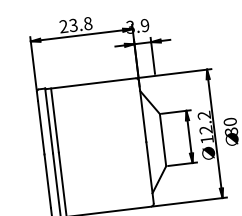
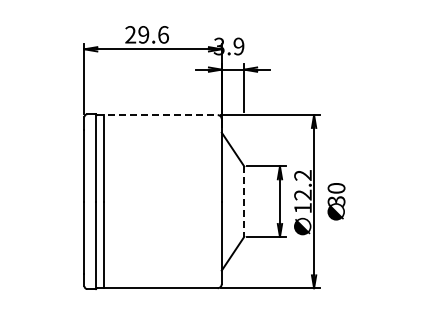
text: (80, 24) -> (153, 34), 23.8 -> 29.6
line: (90, 84) -> (157, 115), solid -> dashed
line: (163, 140) -> (244, 202), solid -> dashed

